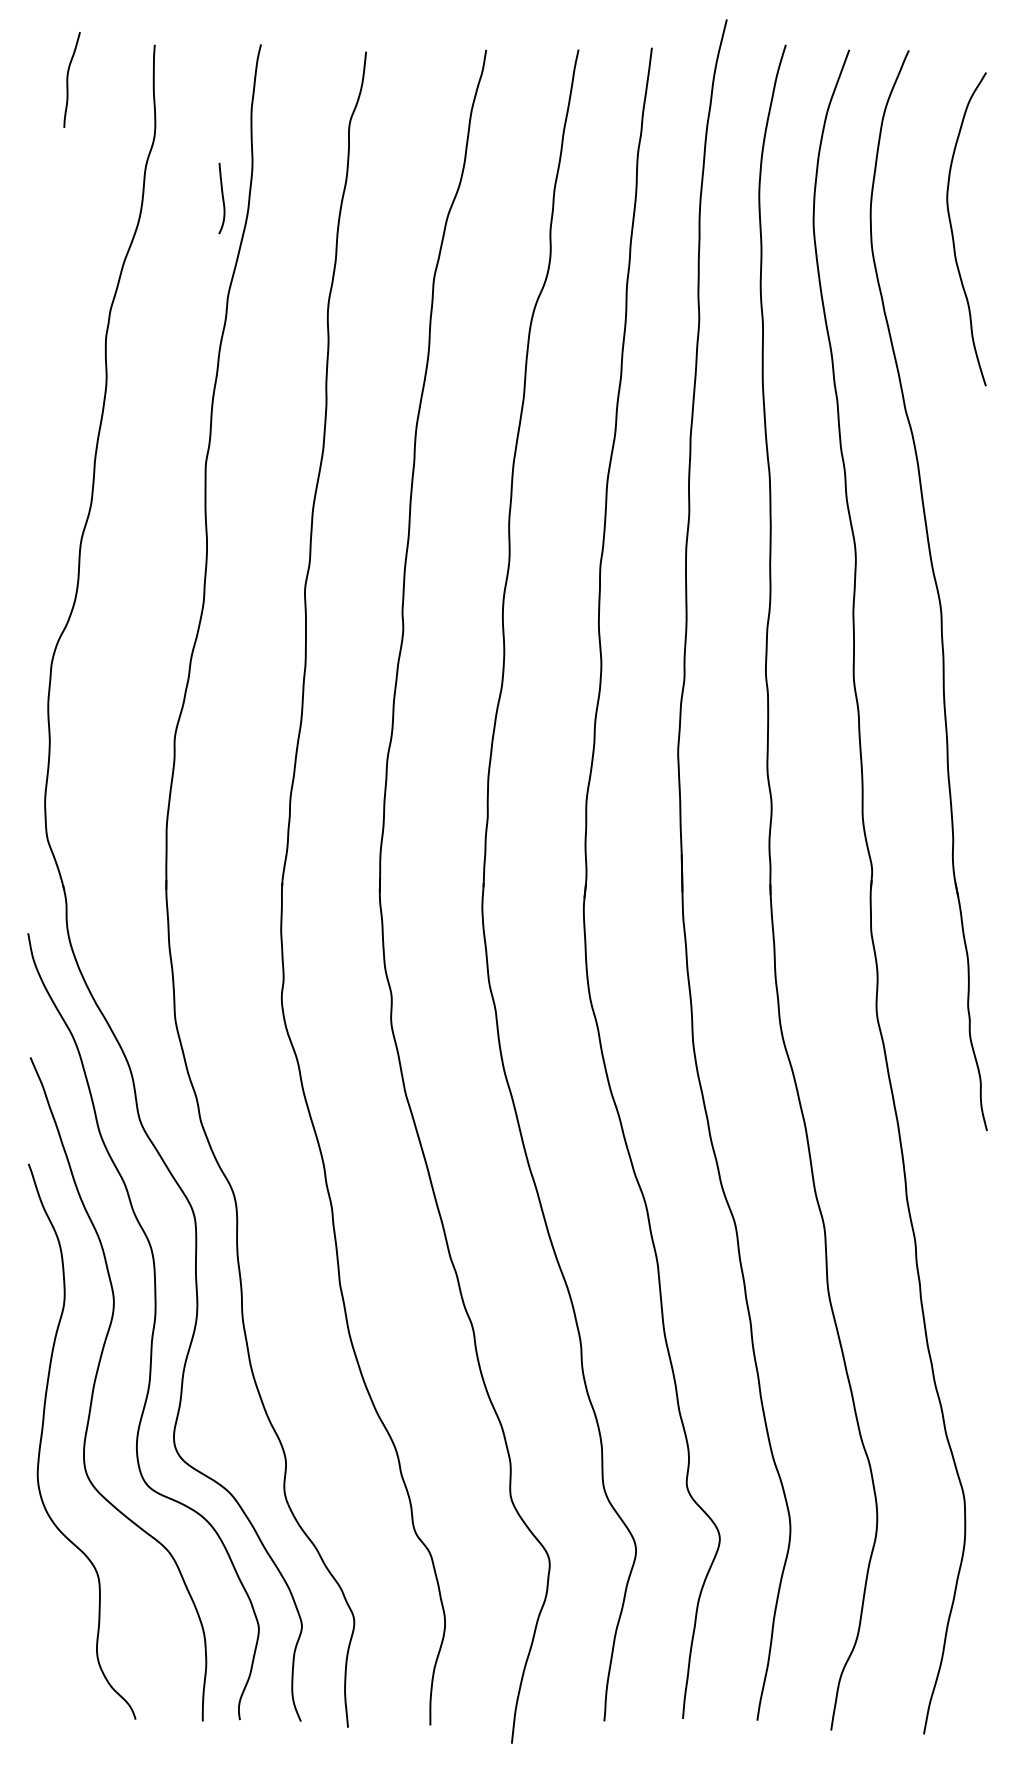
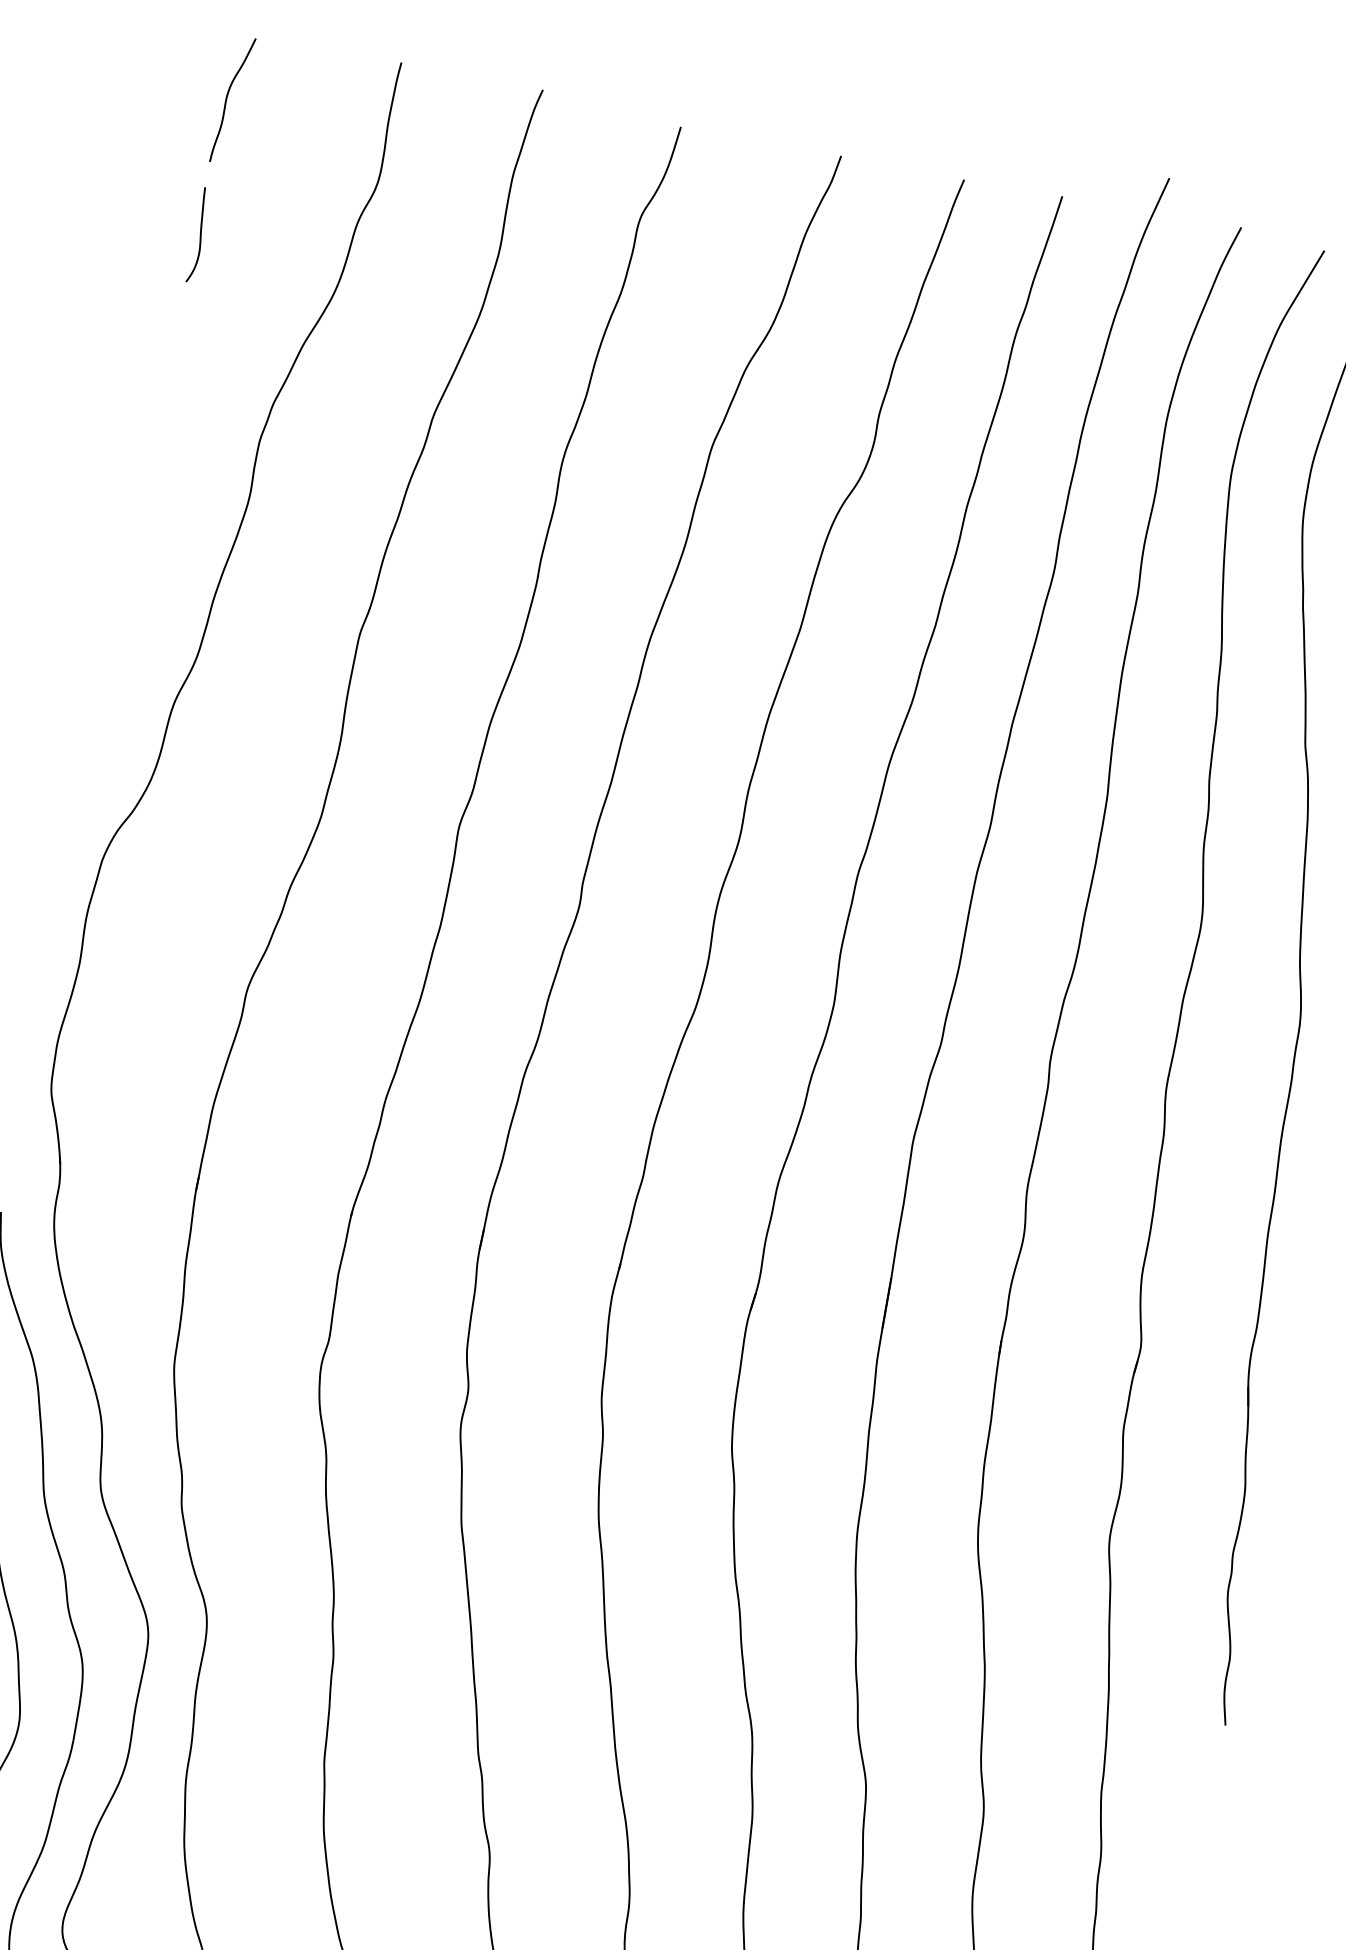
curve: (68, 79) -> (228, 98), moved
curve: (222, 198) -> (199, 235), moved

